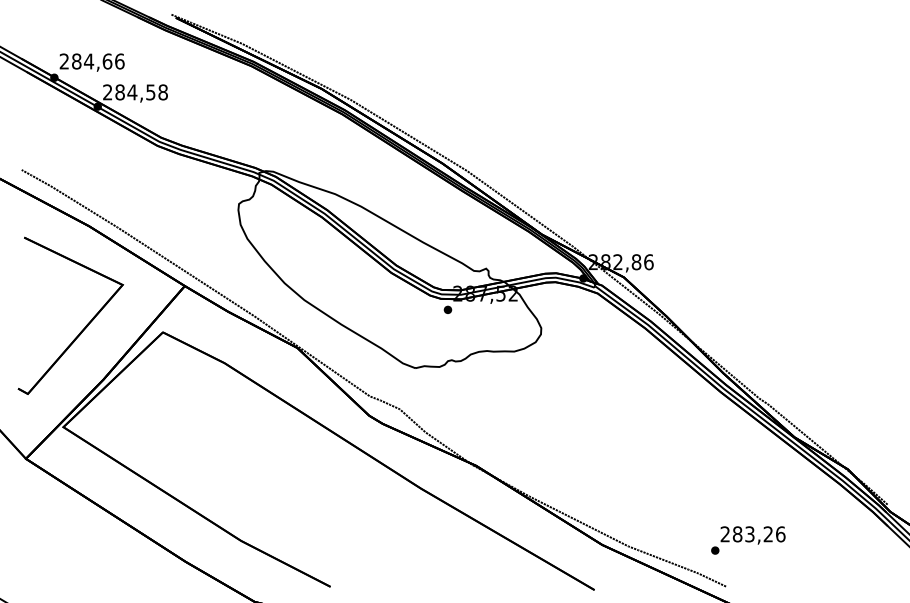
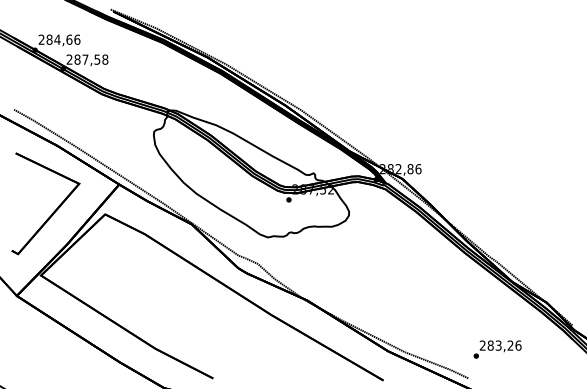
text: (132, 92) -> (85, 59), 284,58 -> 287,58
text: (748, 540) -> (497, 349), moved

